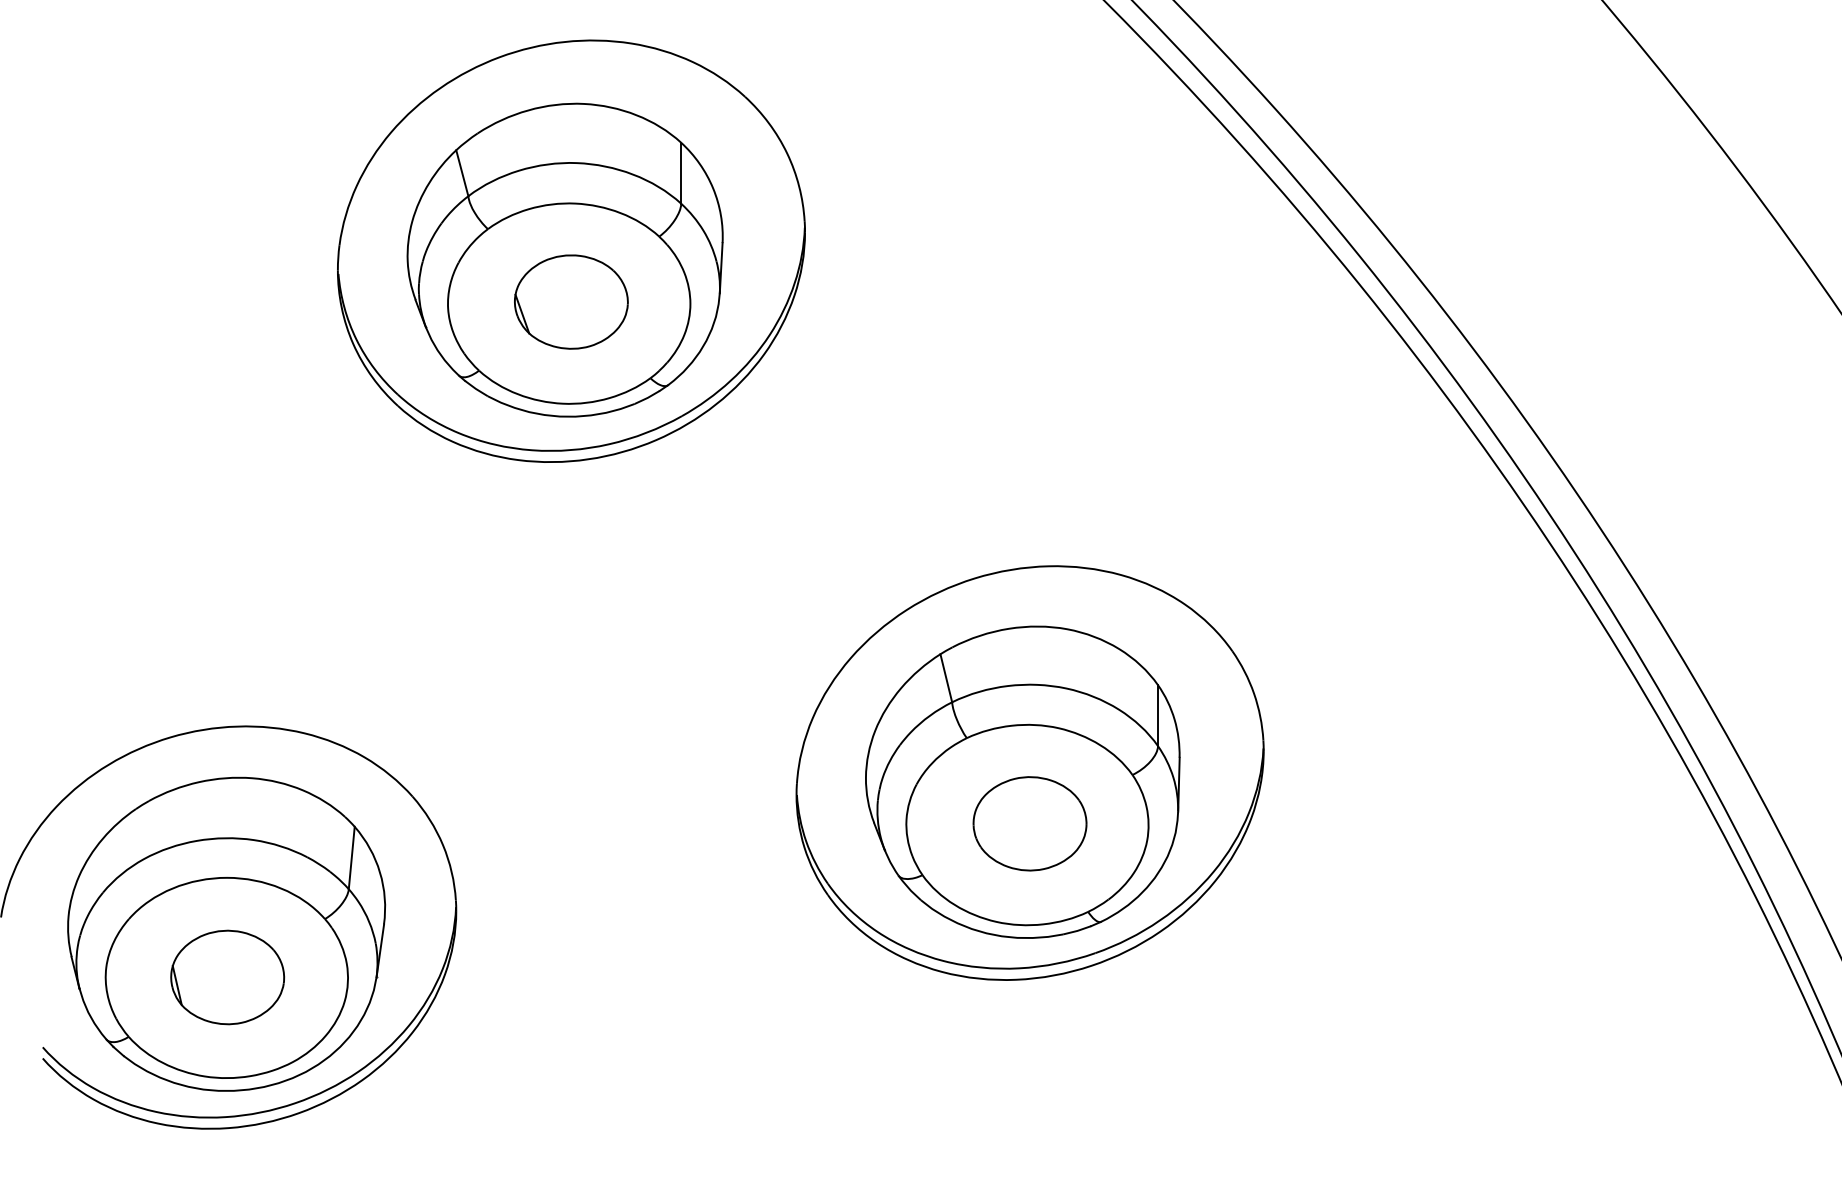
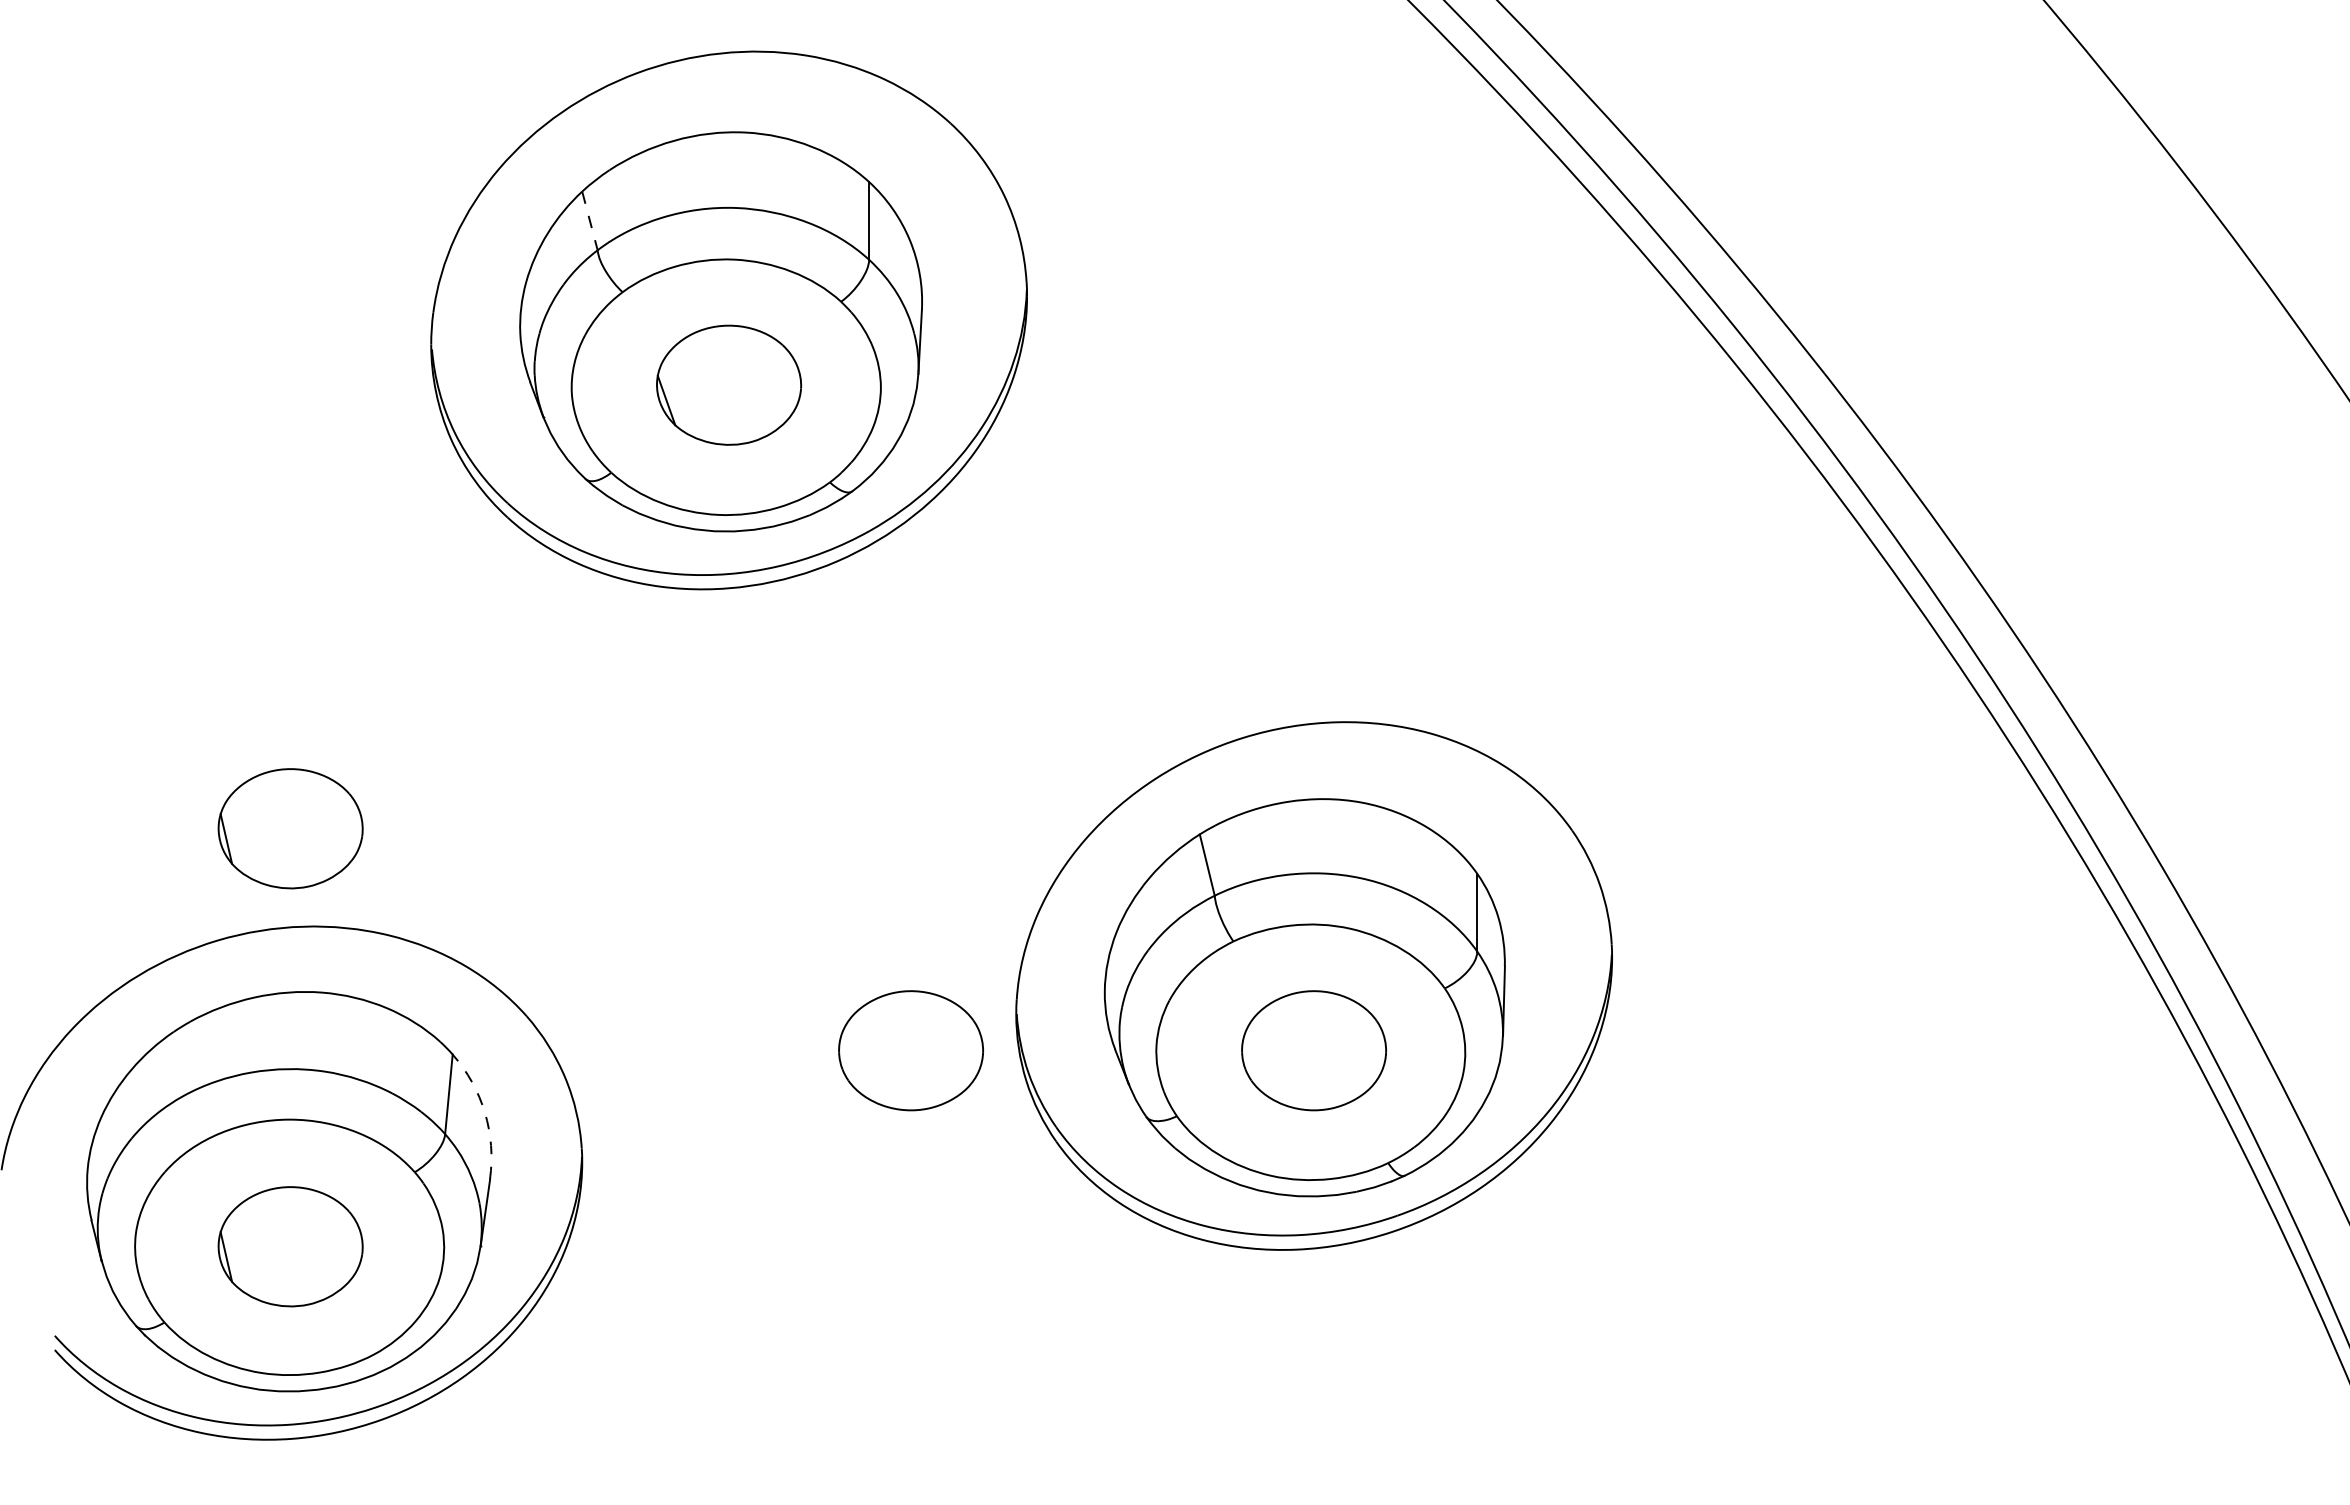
line: (462, 173) -> (590, 221), solid -> dashed
part: (227, 649) -> (290, 828), added
part: (713, 823) -> (910, 1050), added
arc: (379, 872) -> (484, 1112), solid -> dashed

